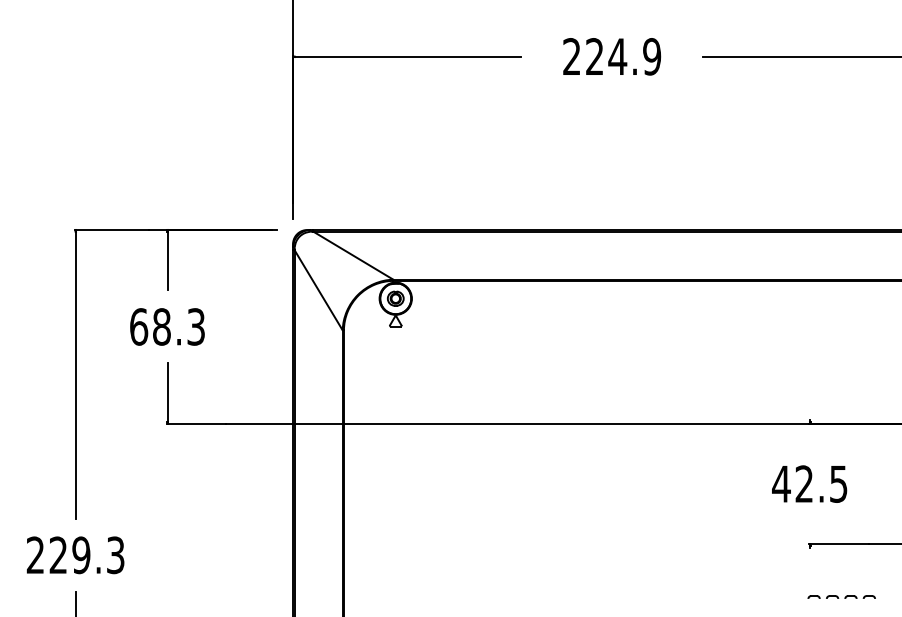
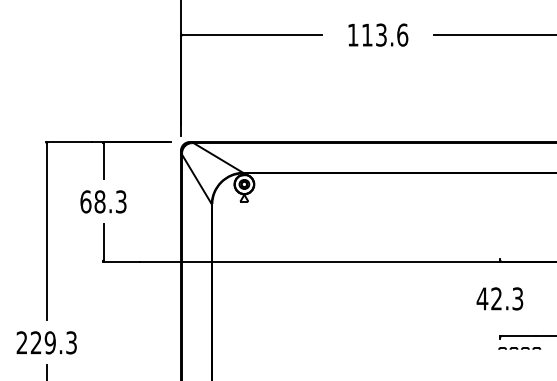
text: (611, 55) -> (377, 34), 224.9 -> 113.6
text: (839, 483) -> (518, 298), 42.5 -> 42.3
line: (839, 596) -> (518, 348), moved

